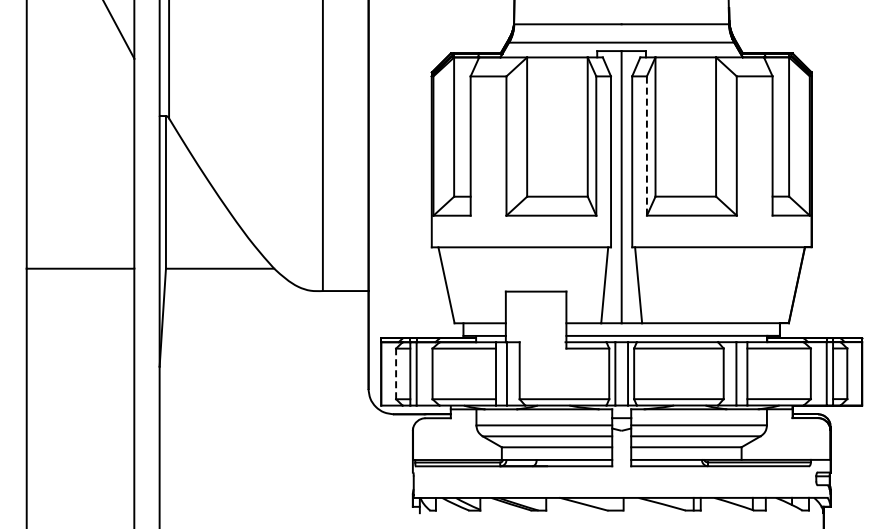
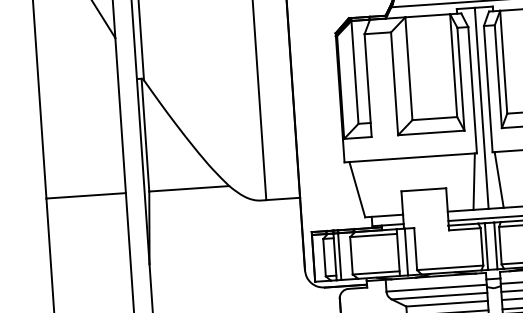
line: (646, 146) -> (498, 77), dashed -> solid
line: (396, 373) -> (324, 257), dashed -> solid

